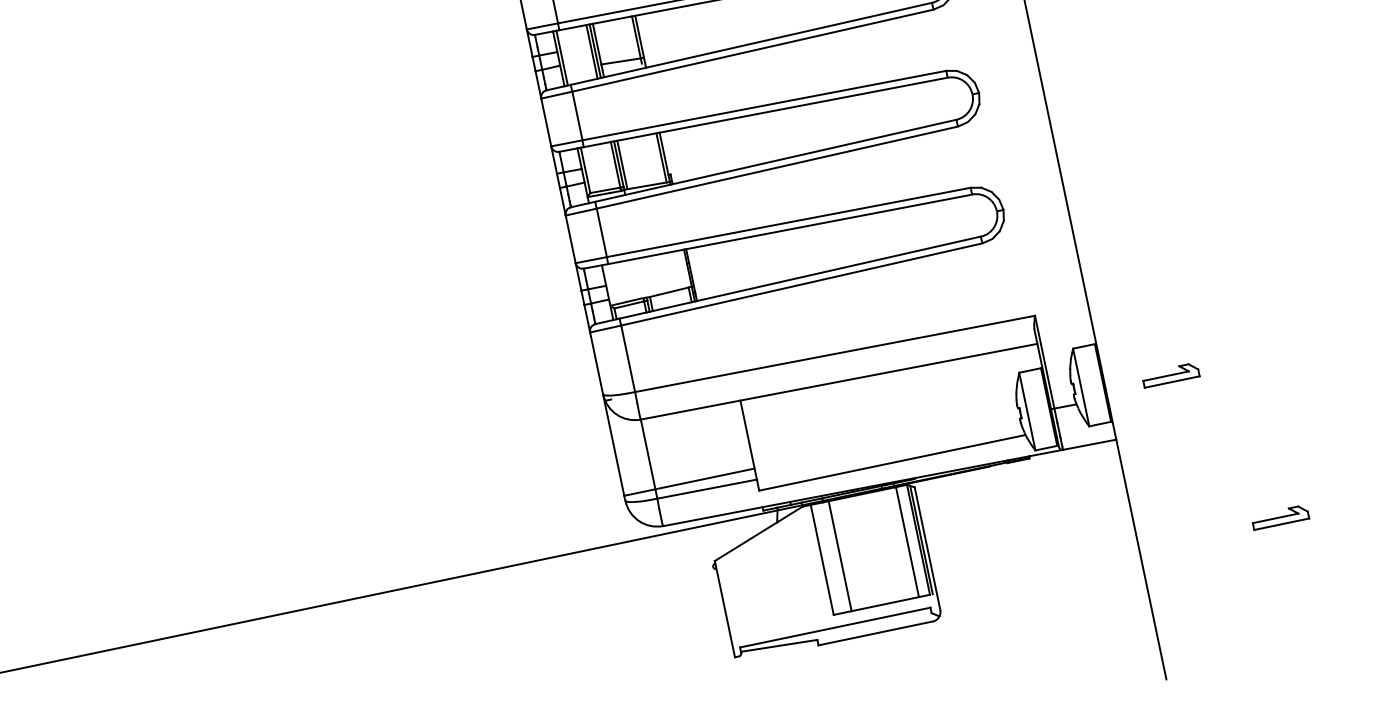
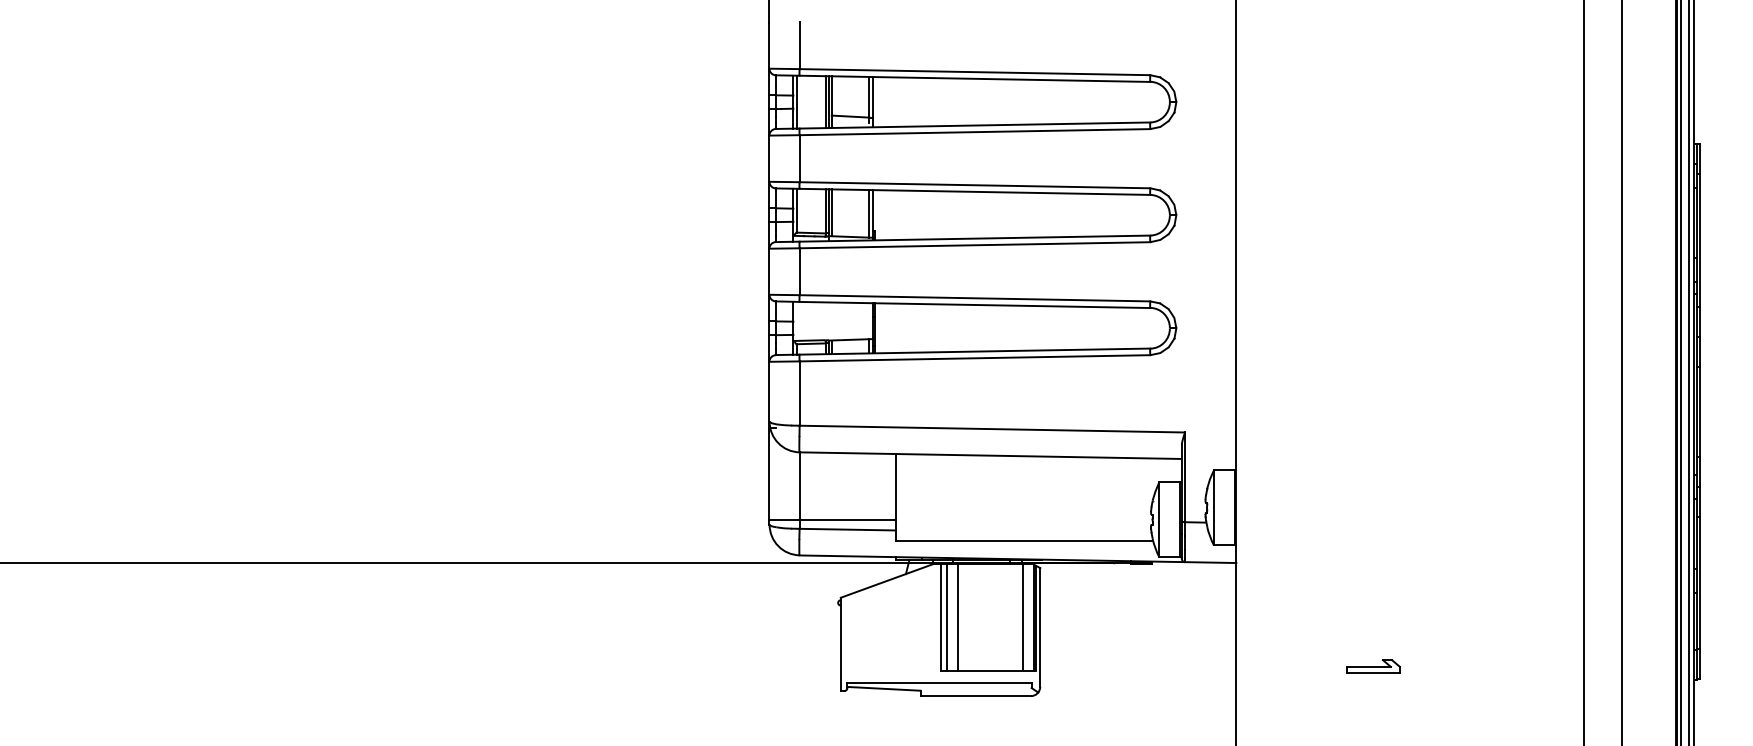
part: (1170, 374) -> (1299, 513), removed
line: (829, 558) -> (947, 617), added

